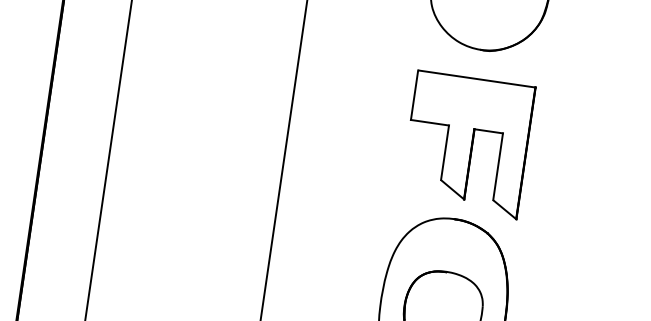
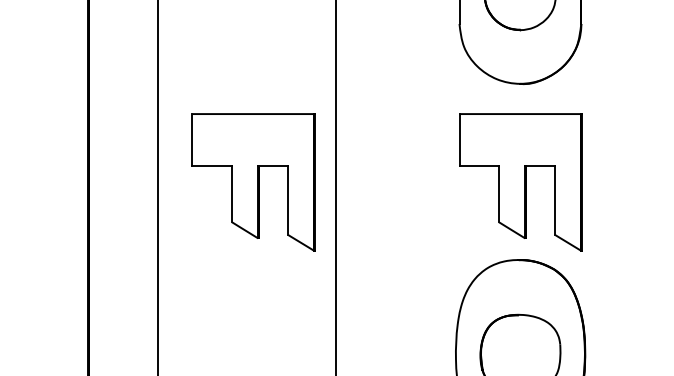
part: (210, 107) -> (253, 182), added

